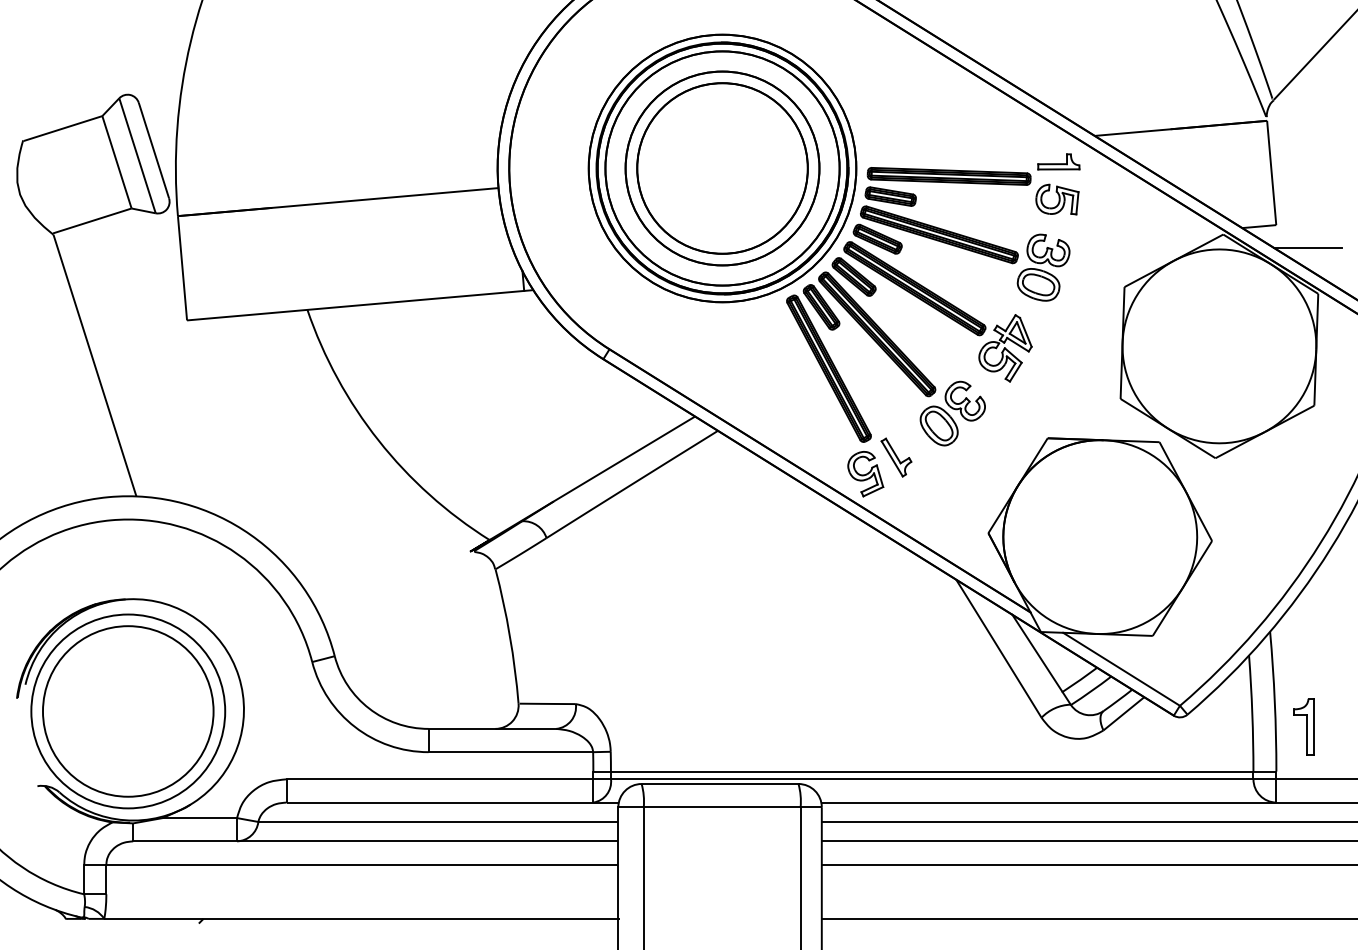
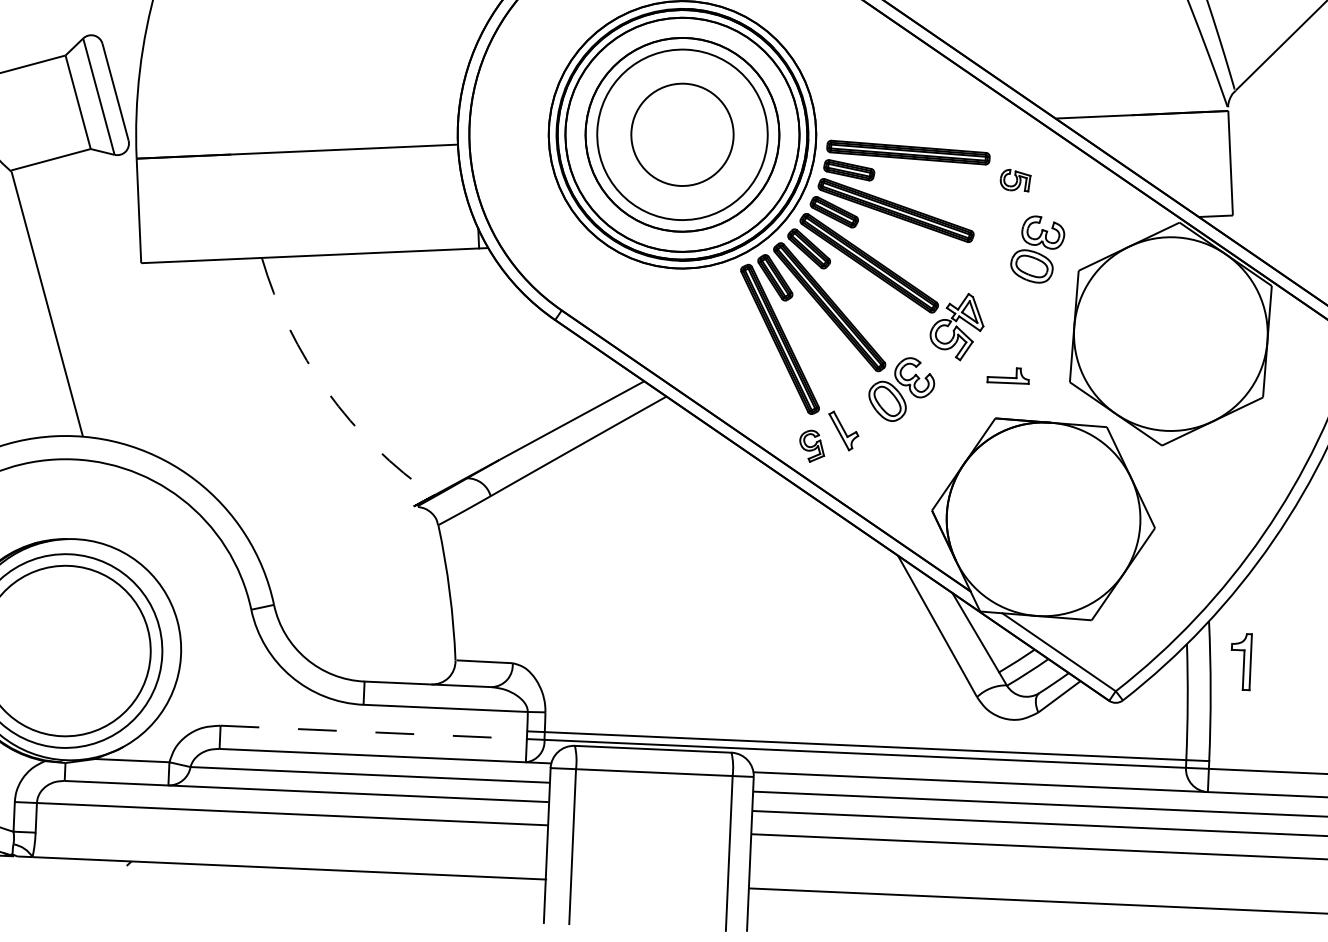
part: (1058, 161) -> (1008, 375), moved
circle: (722, 168) -> (682, 134), size x0.6
part: (1057, 199) -> (1015, 180), size x0.7
line: (1307, 248) -> (1263, 240), removed
part: (1043, 267) -> (1037, 249), moved
arc: (378, 440) -> (327, 391), solid -> dashed
part: (865, 474) -> (811, 446), size x0.7
part: (1303, 726) -> (1240, 661), moved
line: (440, 779) -> (374, 732), solid -> dashed

